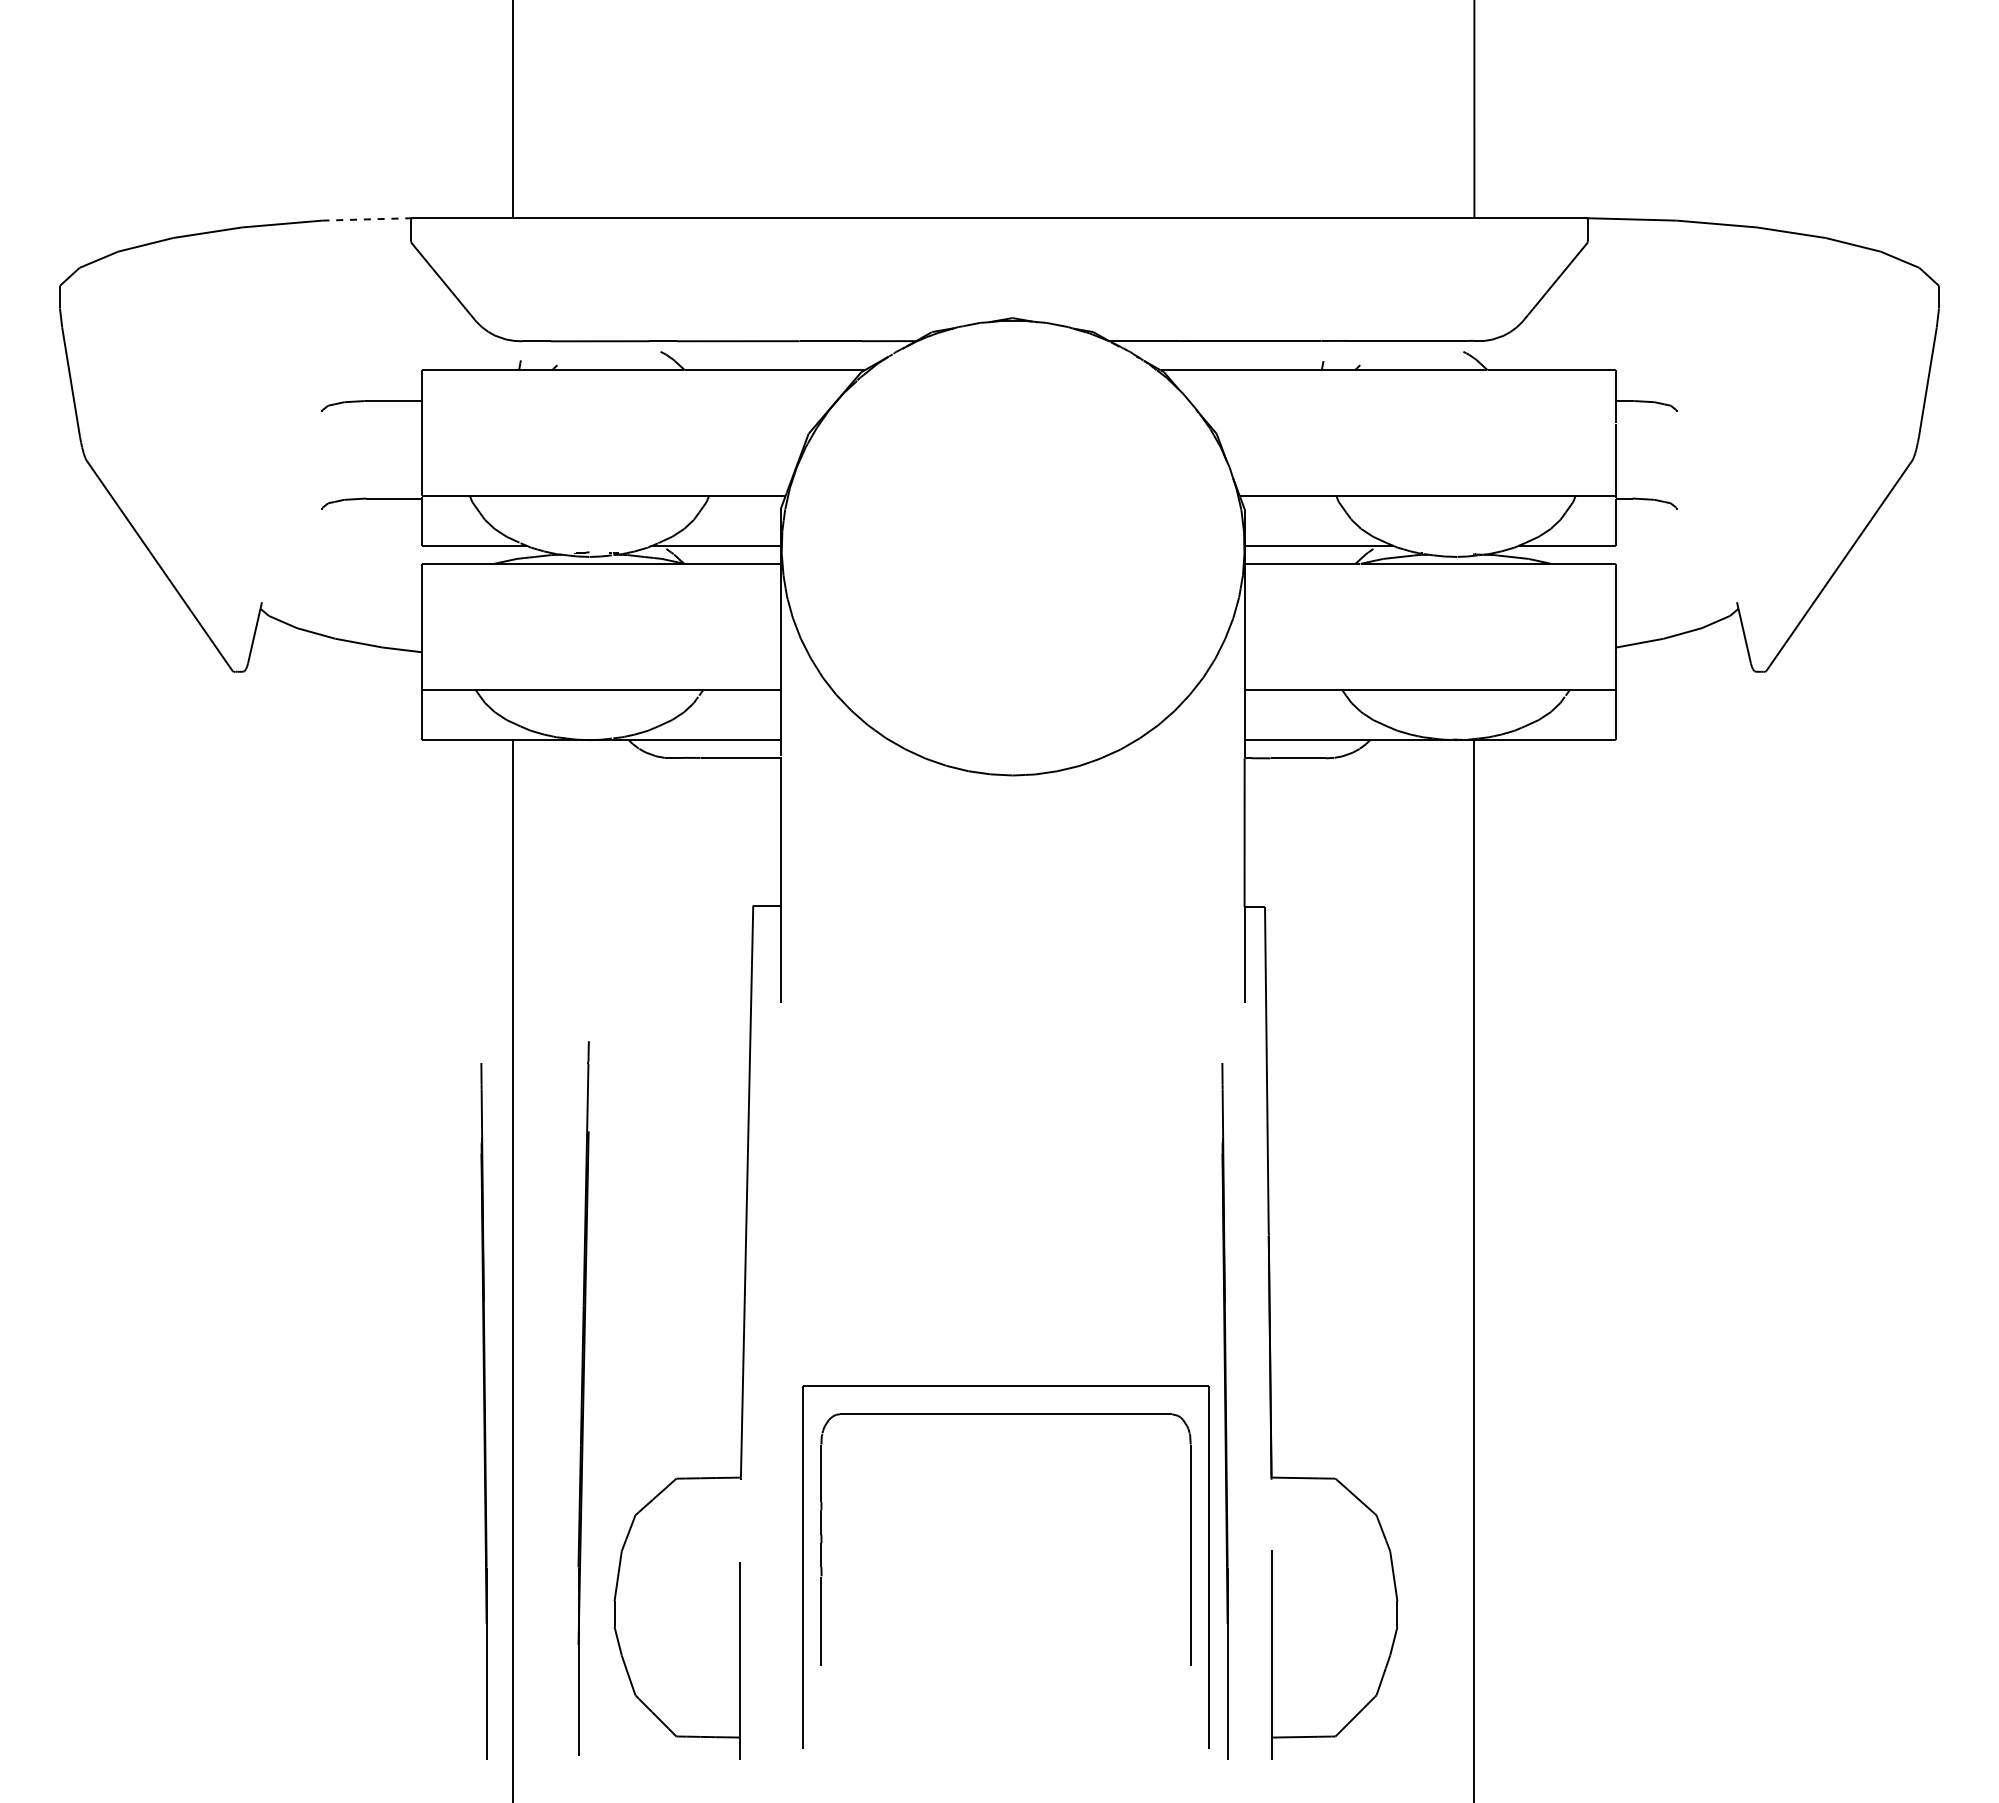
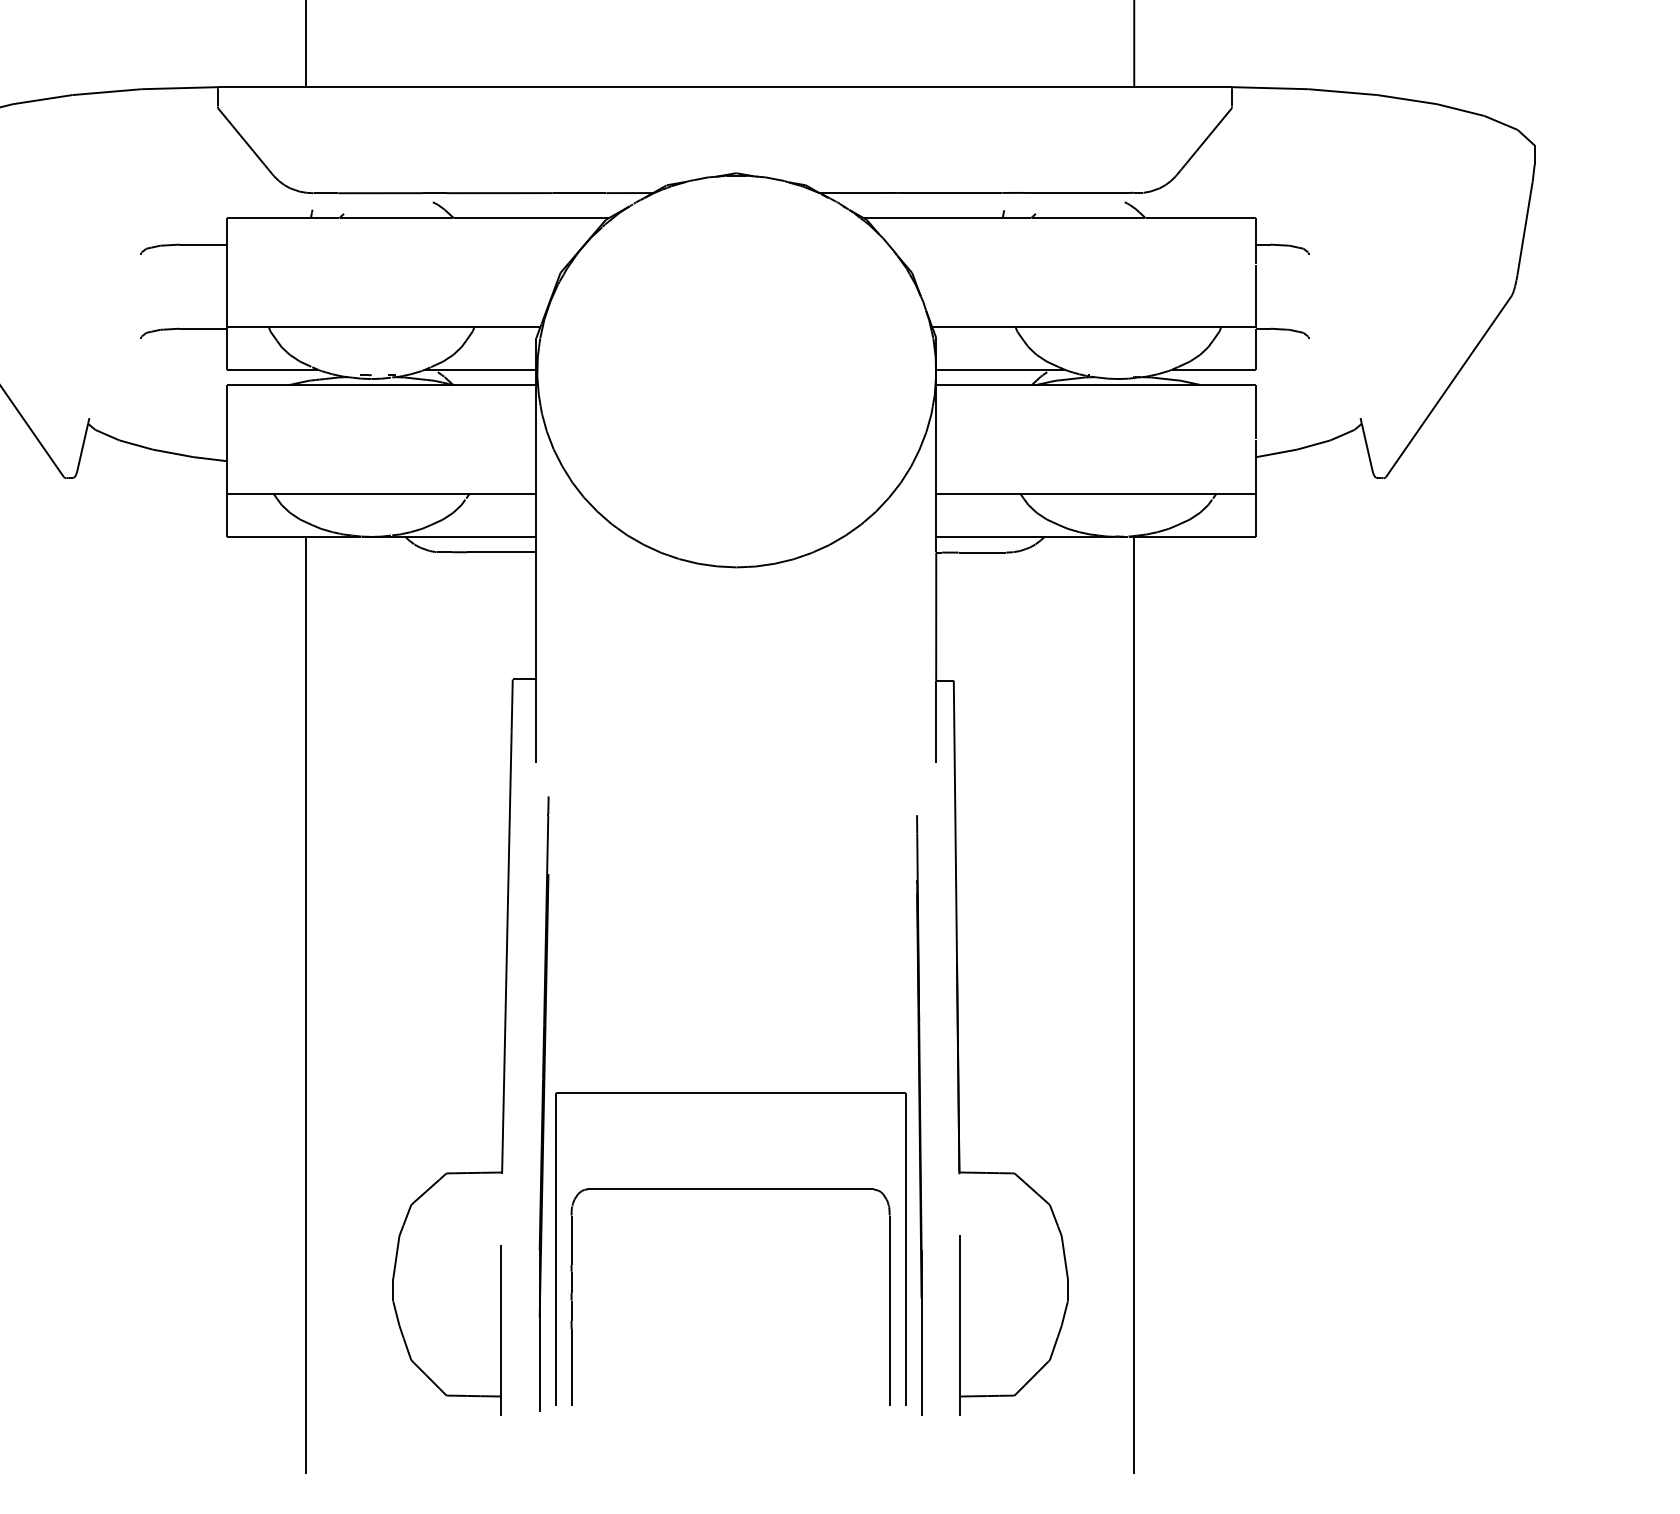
line: (367, 219) -> (180, 88), dashed -> solid
part: (583, 1398) -> (543, 1104), moved
line: (483, 1411) -> (280, 1115), removed
part: (1005, 1414) -> (730, 1189), moved

